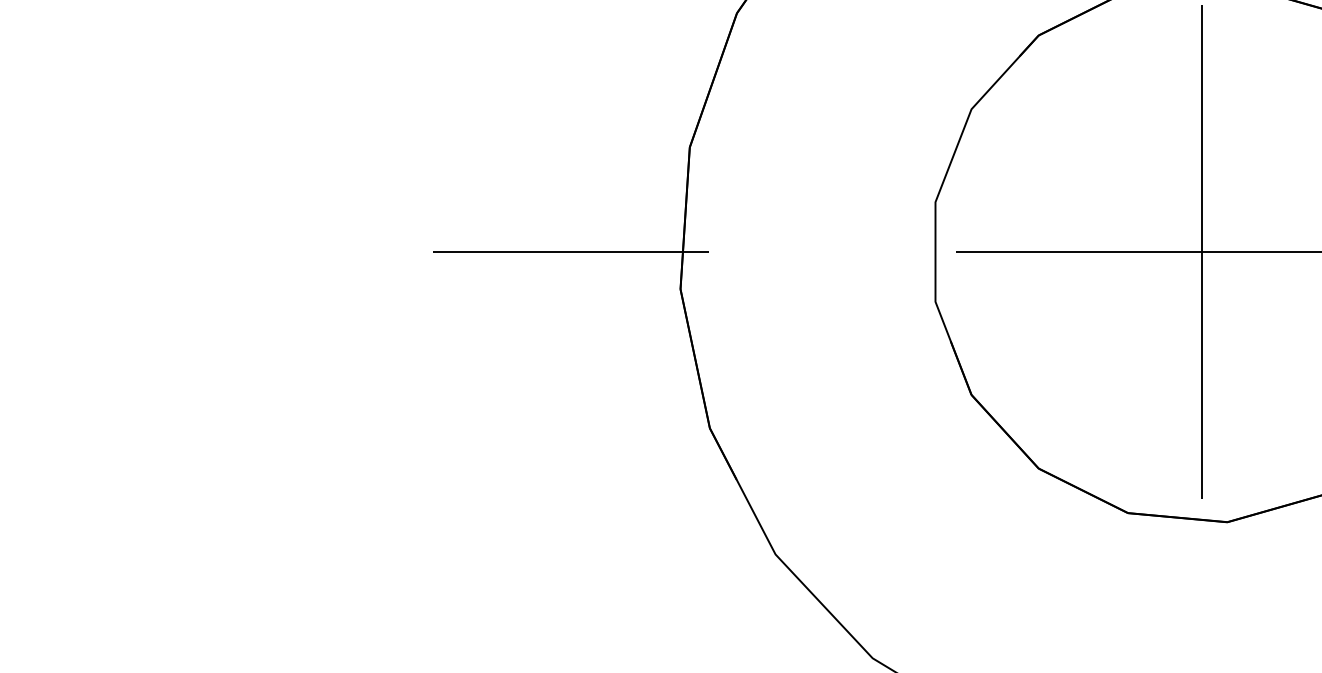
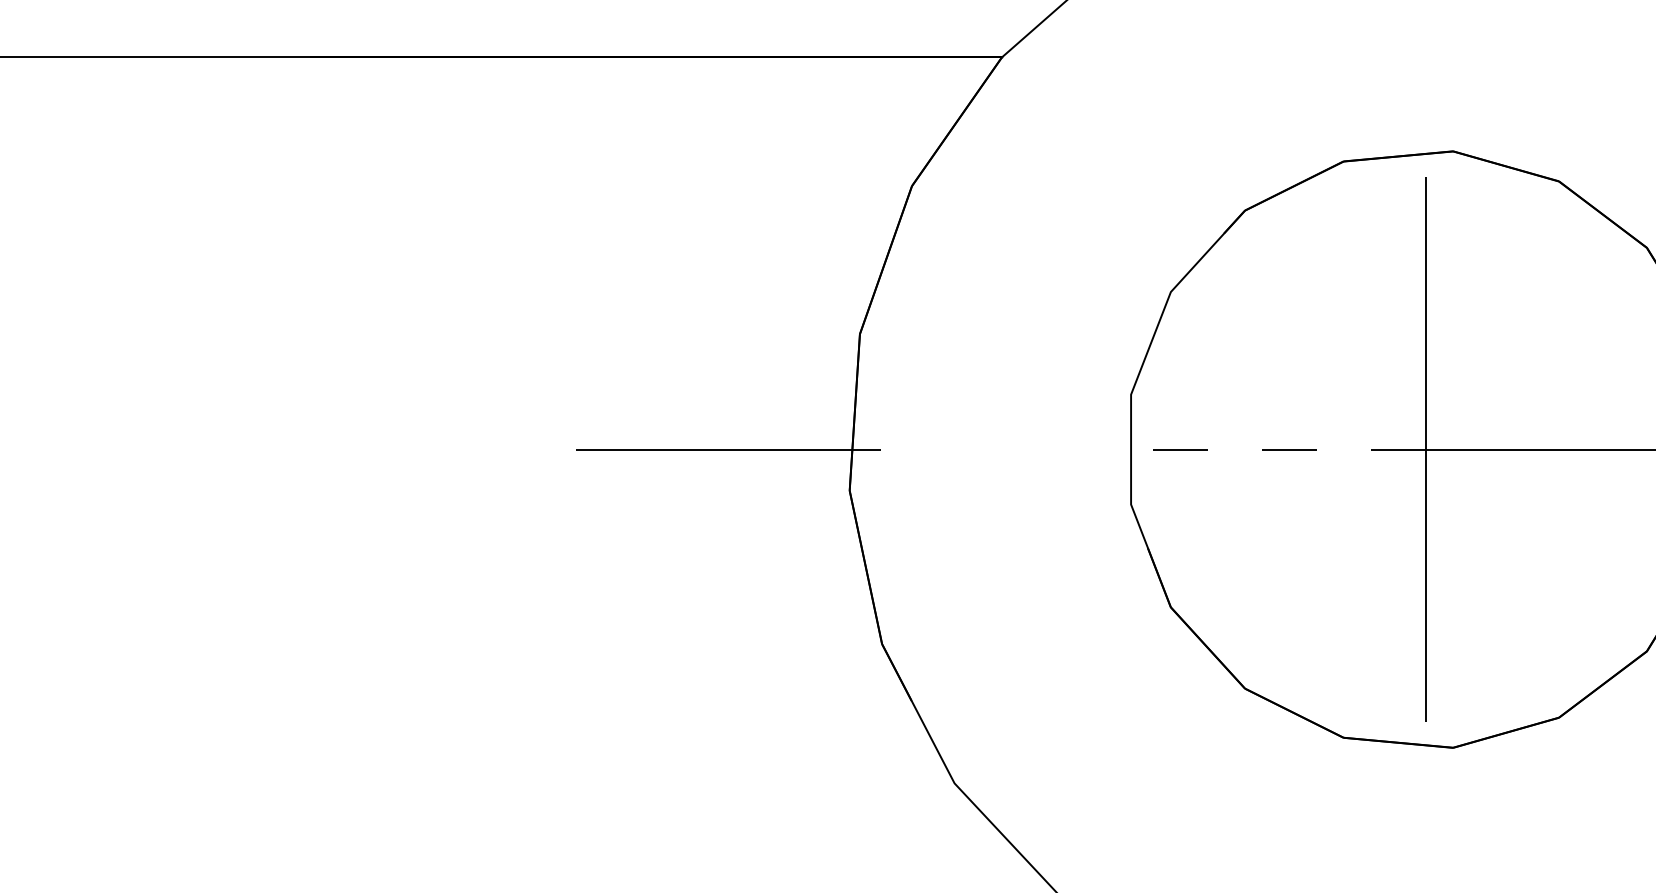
line: (1078, 251) -> (1288, 449), solid -> dashed

